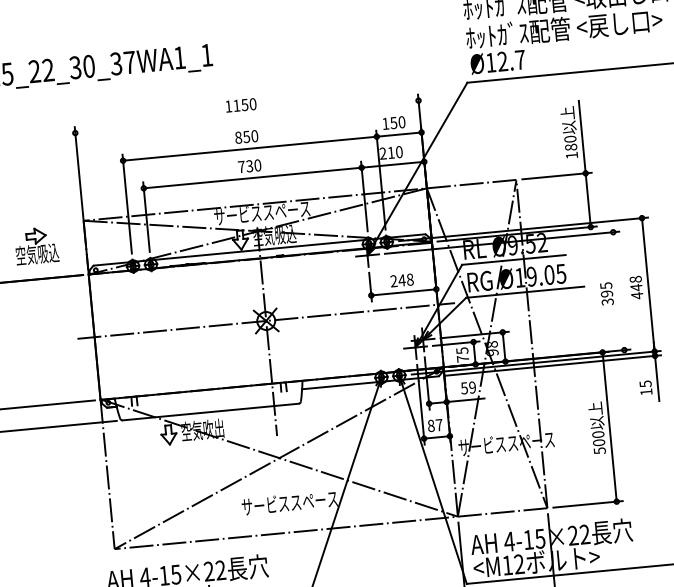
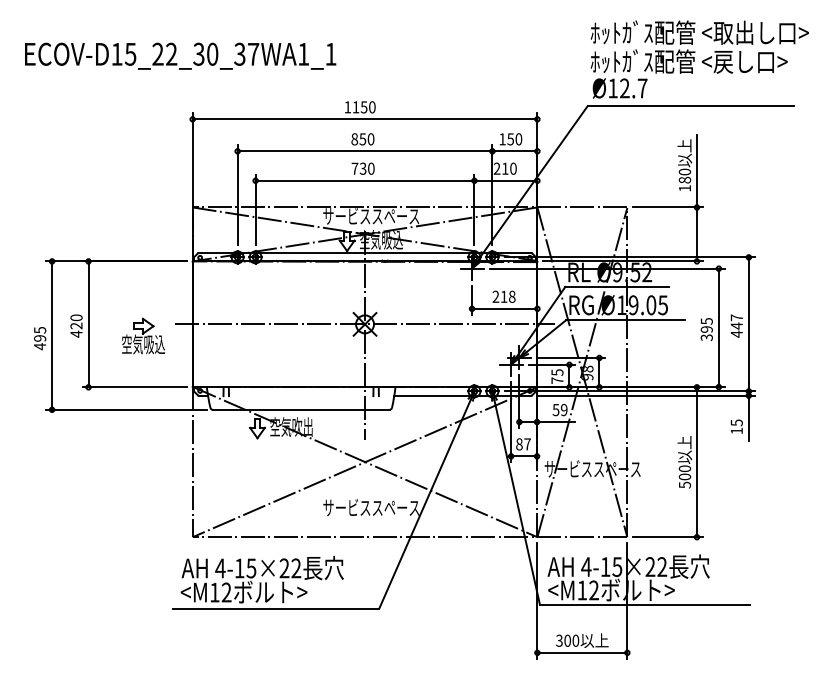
line: (246, 117) -> (364, 119), added
part: (36, 245) -> (143, 335), moved
text: (635, 279) -> (736, 317), 448 -> 447
text: (401, 280) -> (503, 296), 248 -> 218
line: (618, 290) -> (718, 327), added

